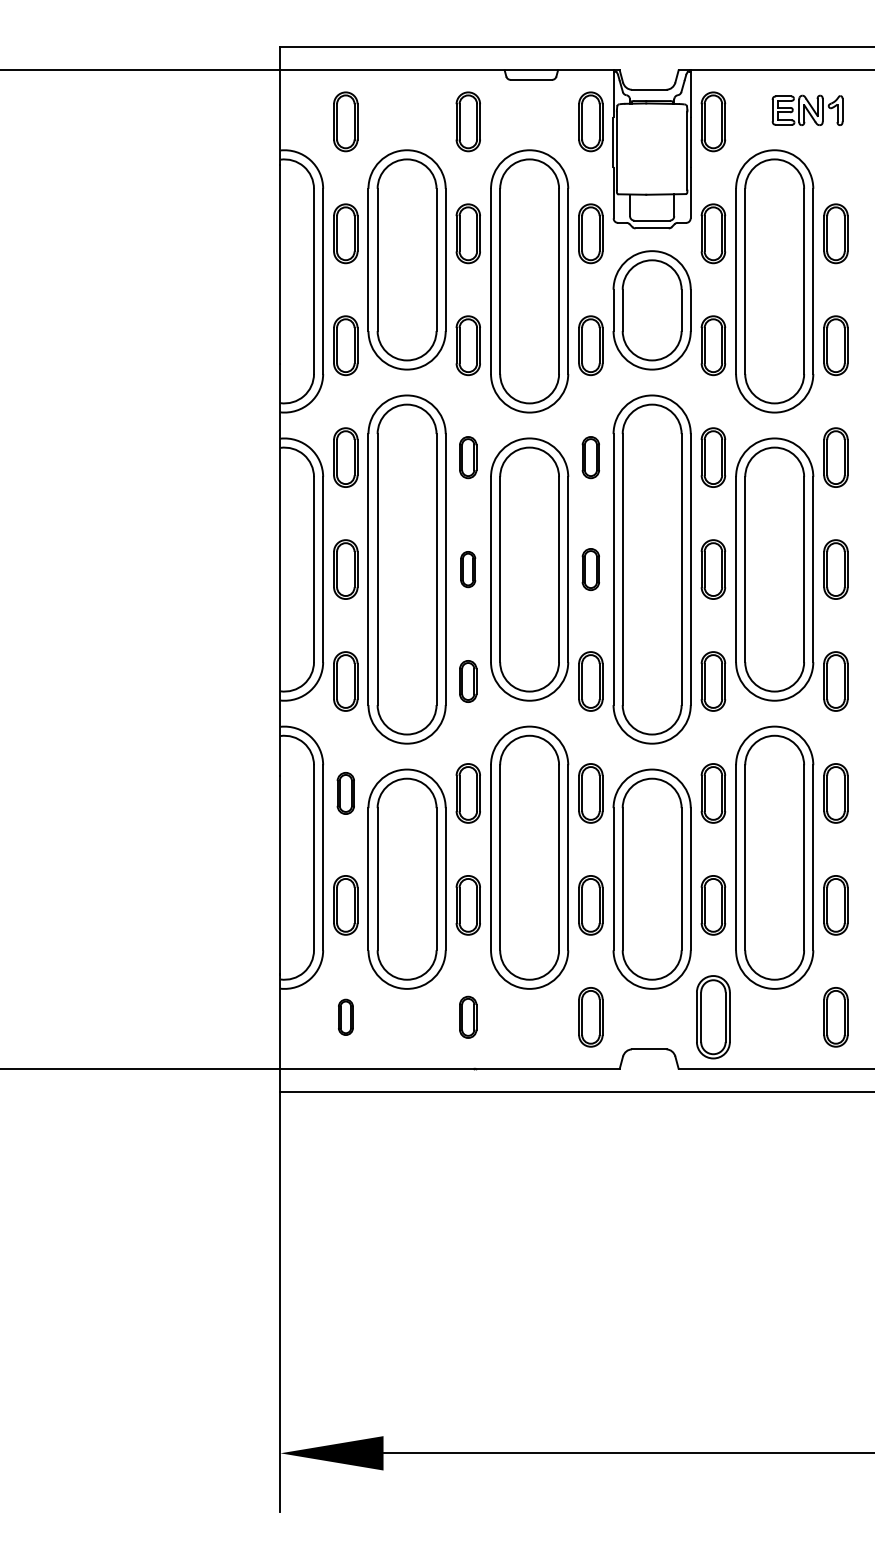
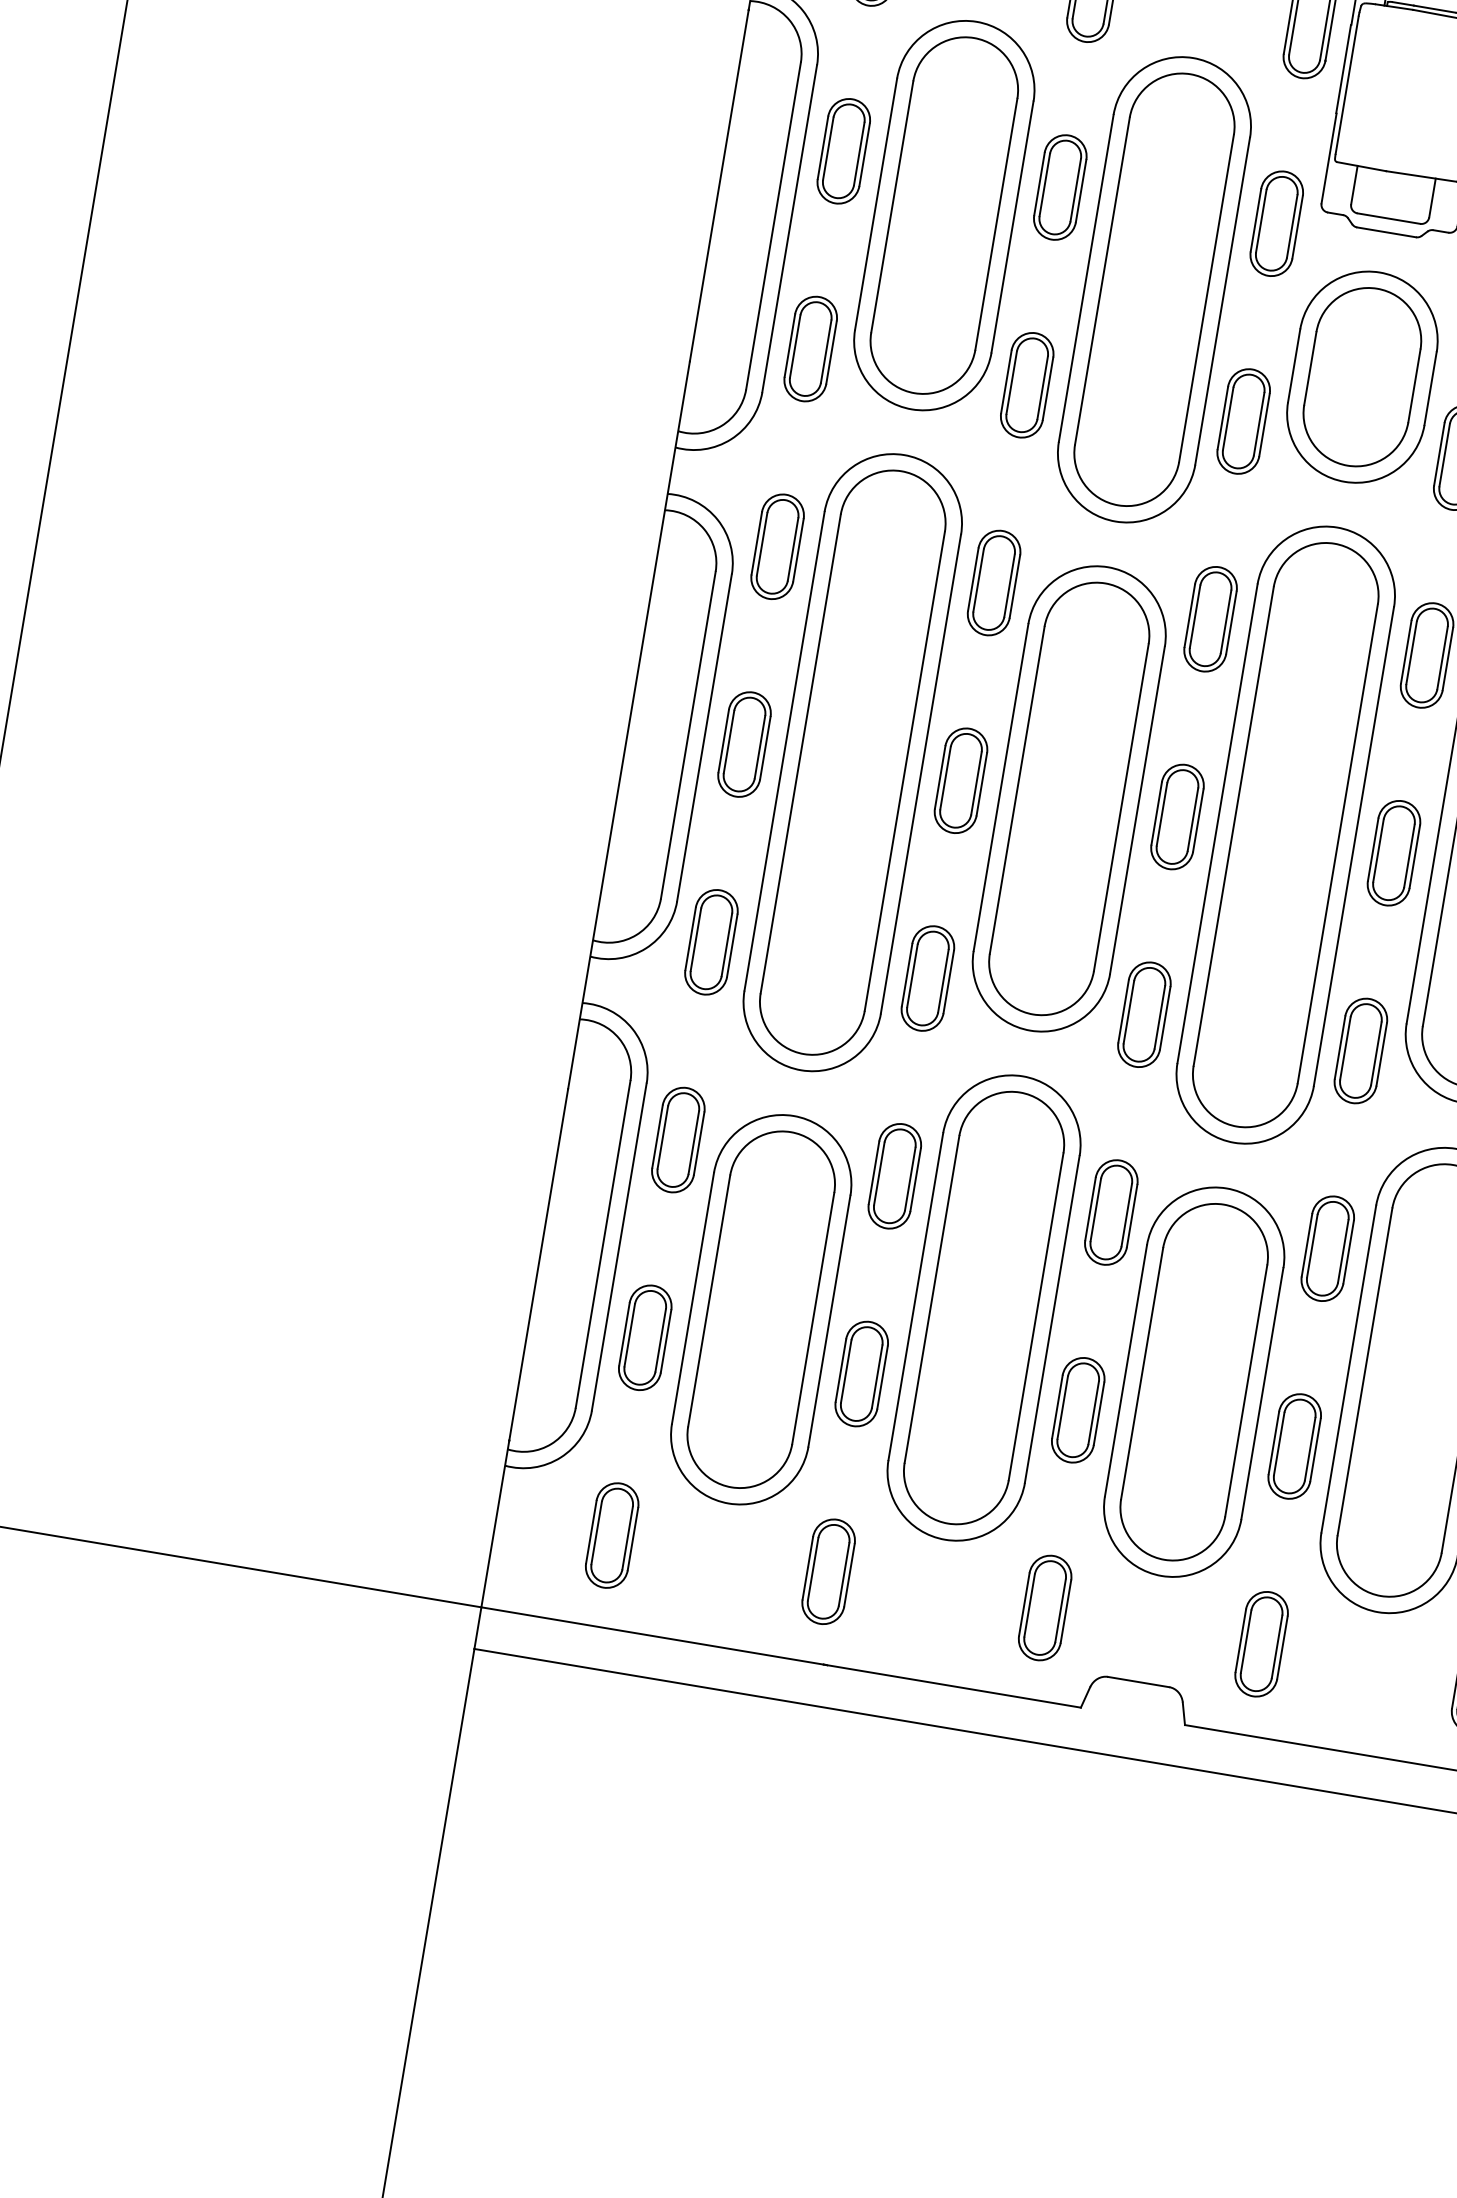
part: (467, 457) -> (992, 582), size x1.43
part: (590, 457) -> (1209, 618), size x1.43
part: (467, 569) -> (959, 780), size x1.67
part: (590, 569) -> (1176, 816), size x1.43
part: (467, 681) -> (926, 978), size x1.43
part: (345, 793) -> (677, 1140), size x1.43
part: (345, 1017) -> (611, 1535), size x1.67
part: (467, 1017) -> (827, 1571), size x1.43
part: (713, 1017) -> (1261, 1644), size x0.71

